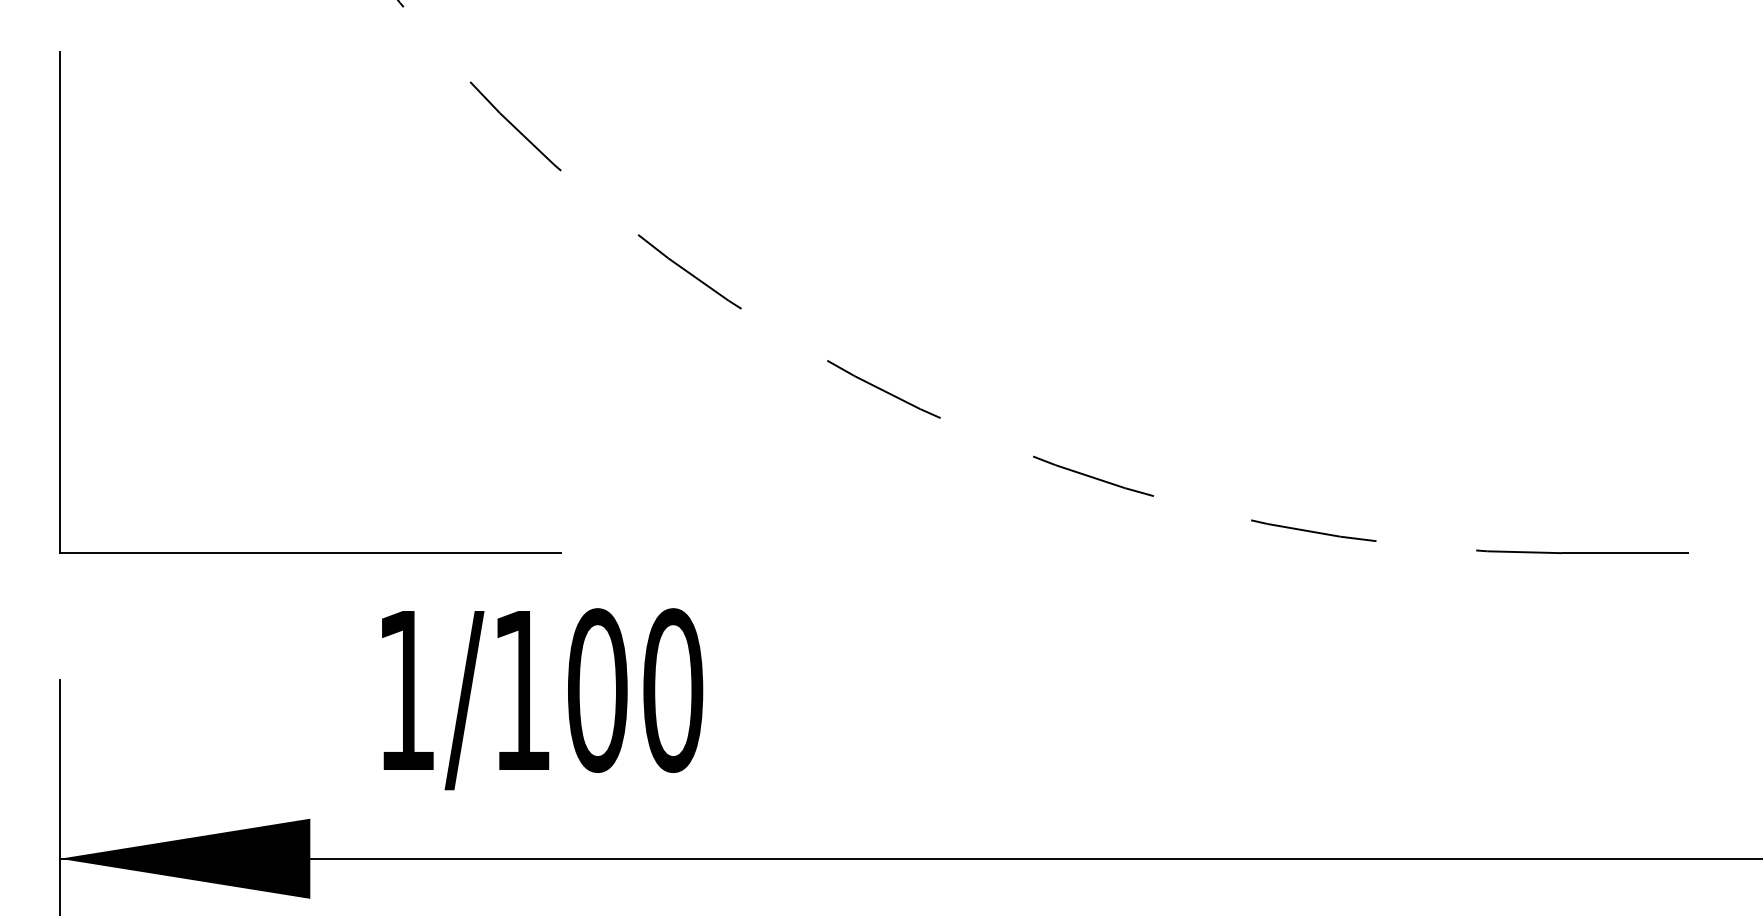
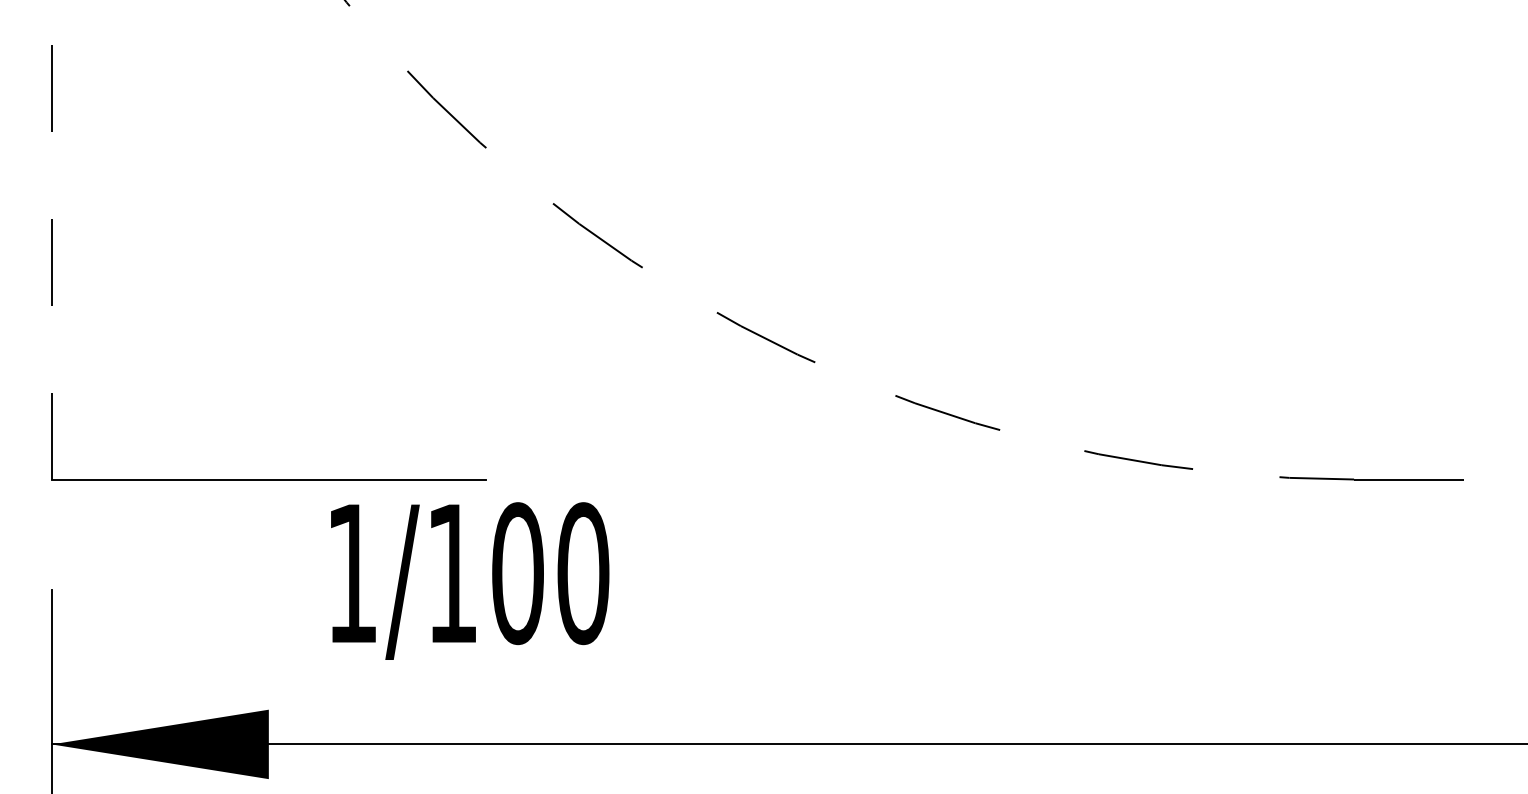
line: (59, 301) -> (51, 261), solid -> dashed
text: (542, 698) -> (470, 580), moved

